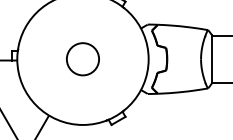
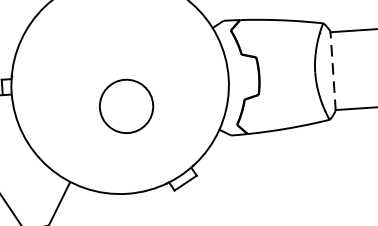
line: (211, 58) -> (332, 69), solid -> dashed
circle: (82, 59) -> (125, 106), moved

